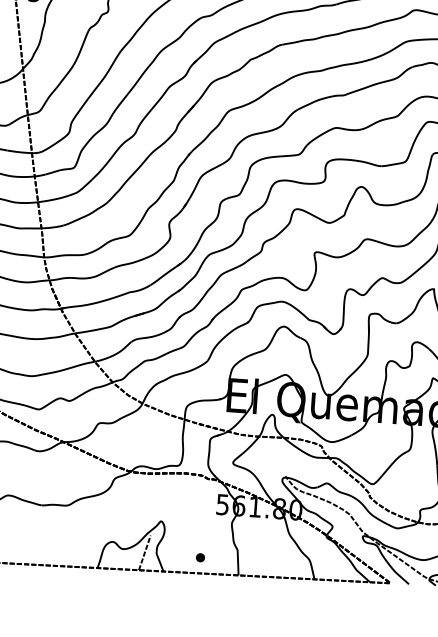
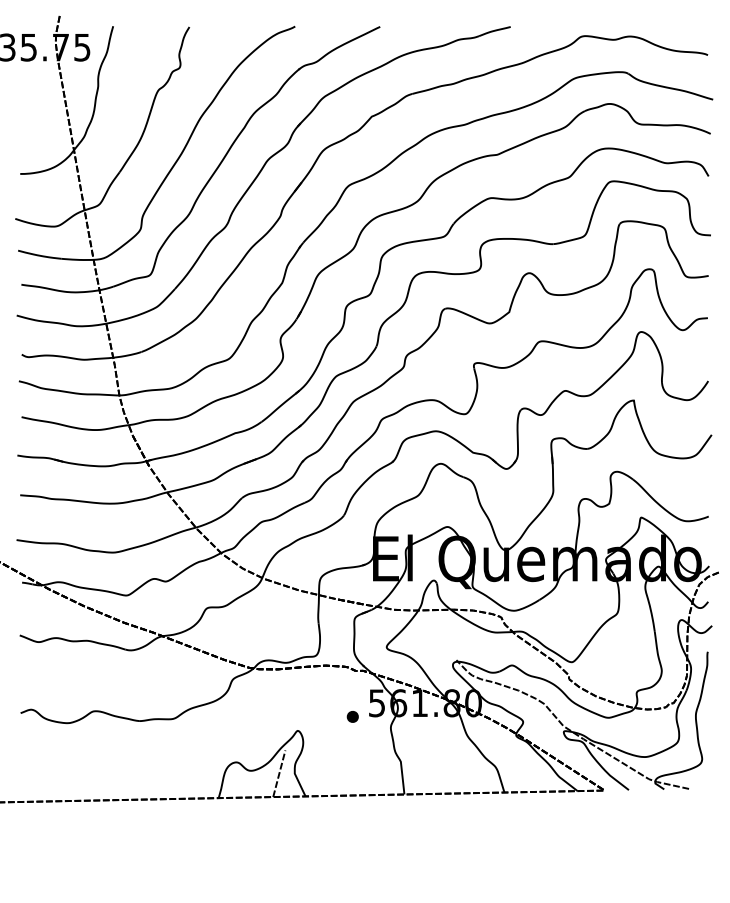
part: (200, 557) -> (352, 716), moved

